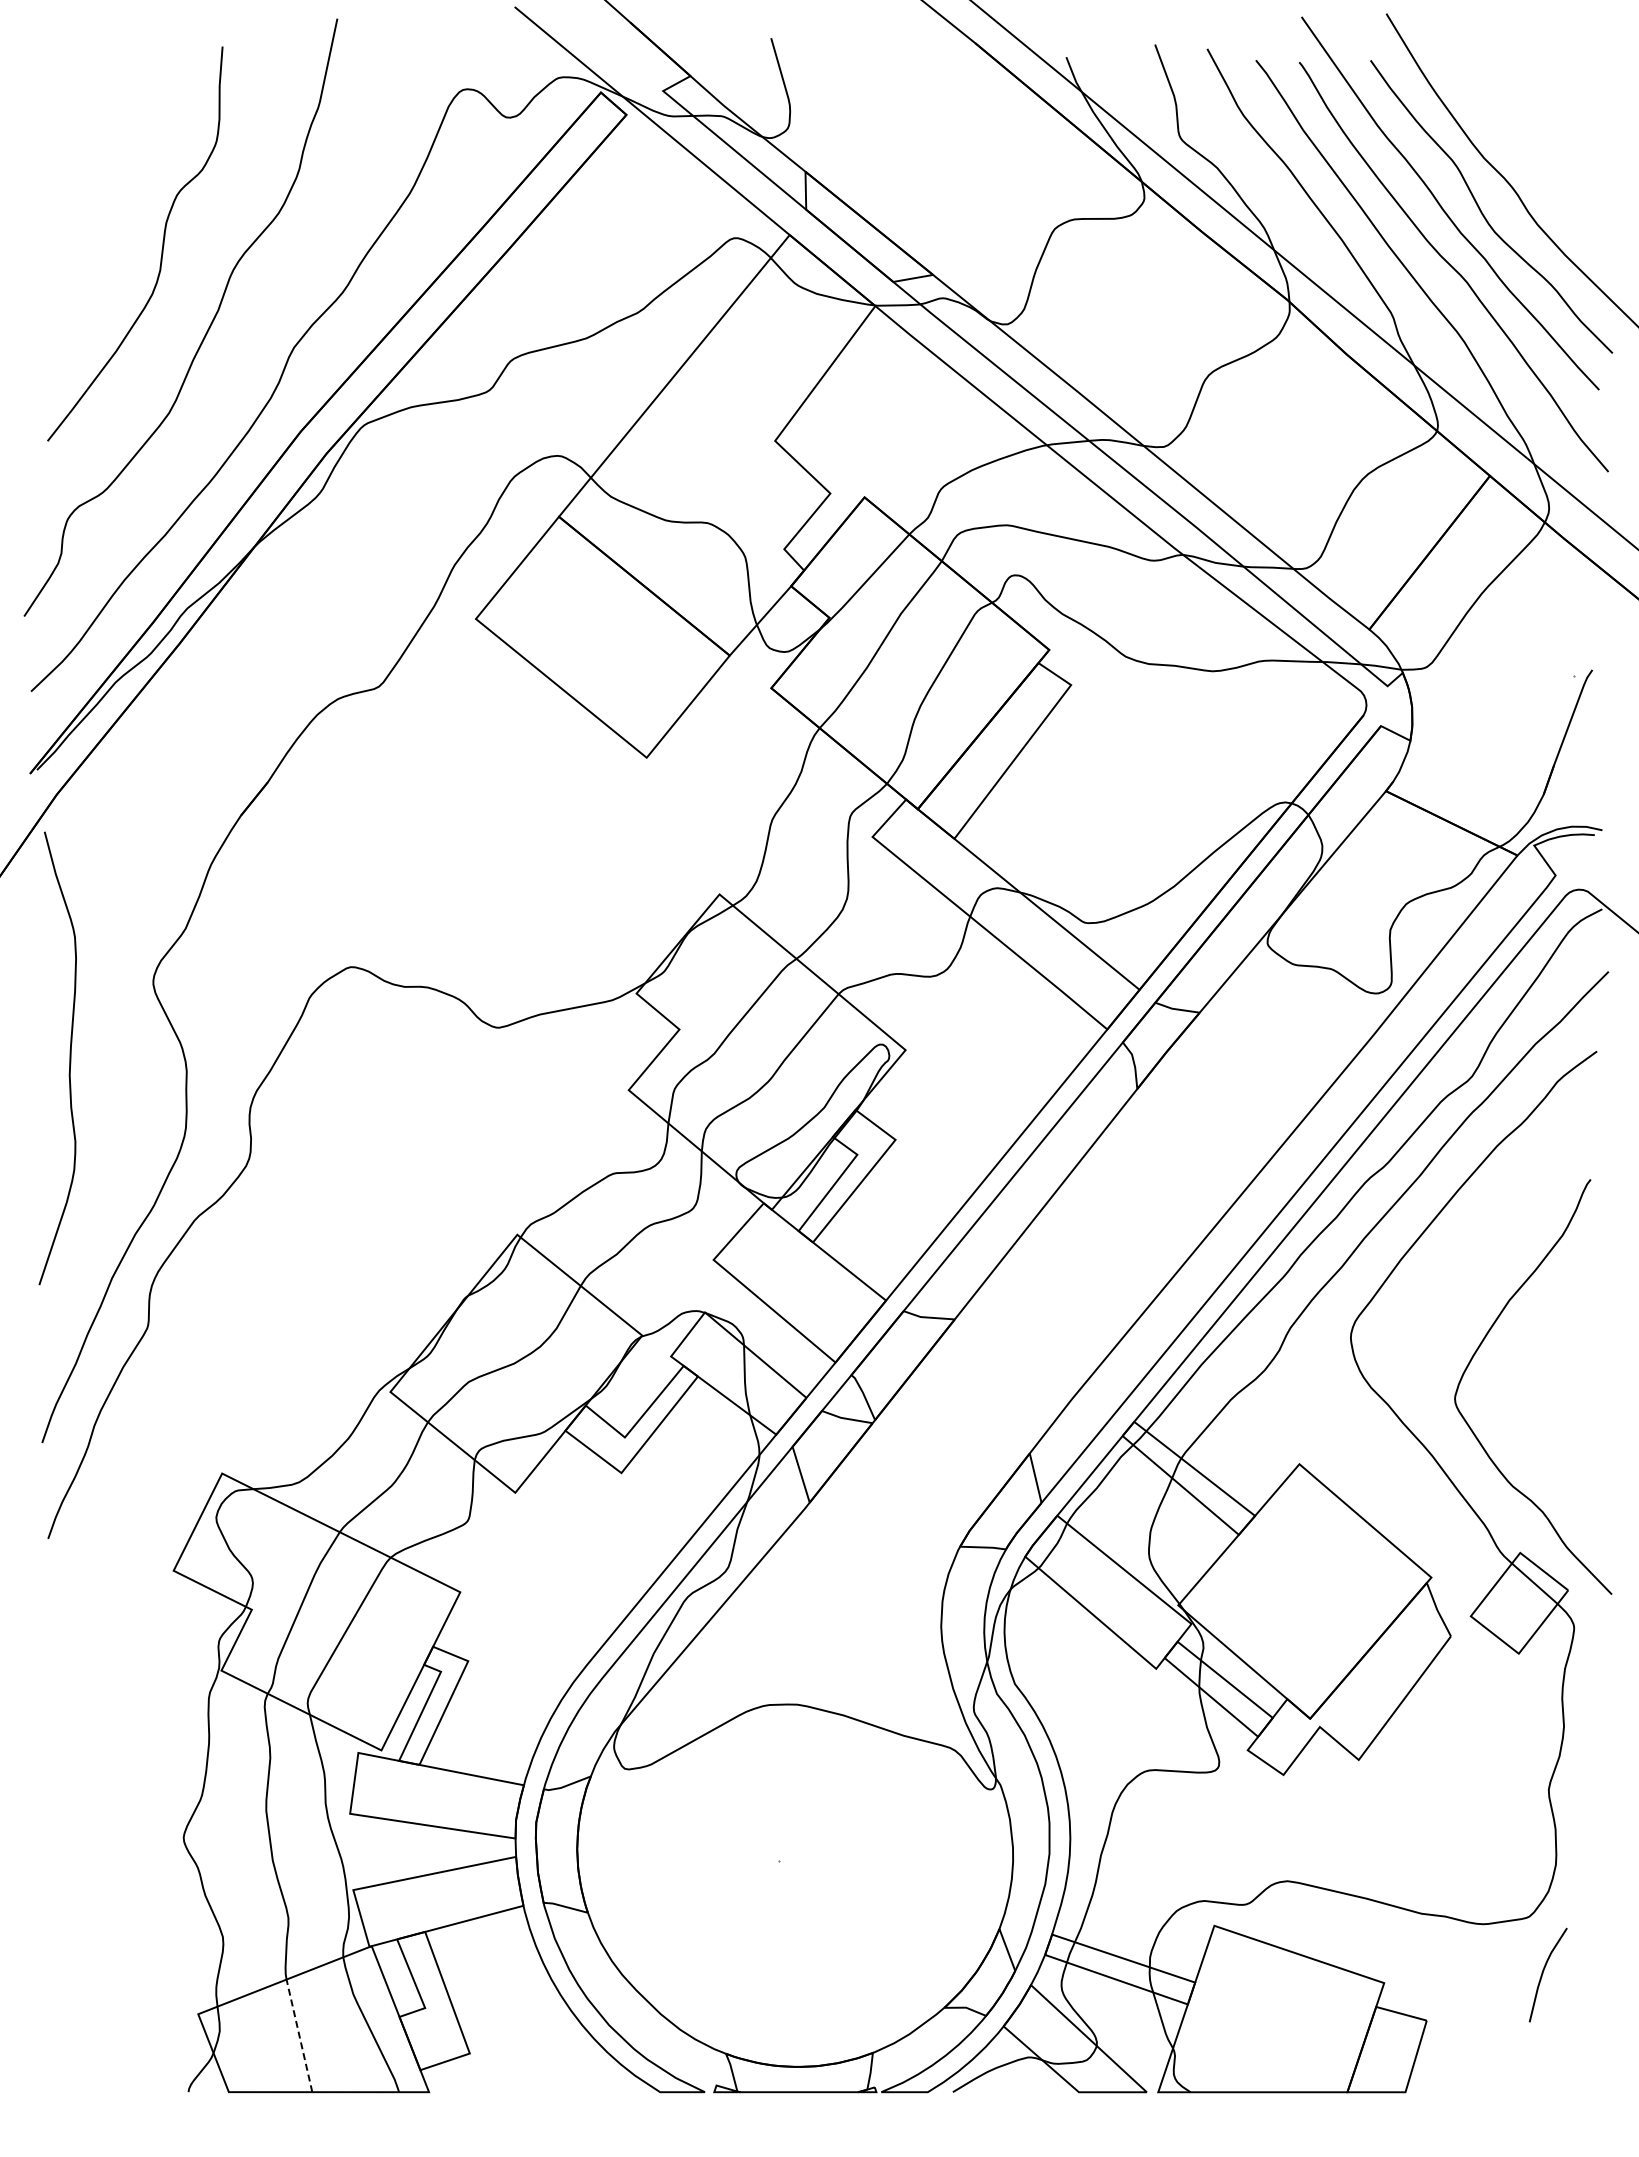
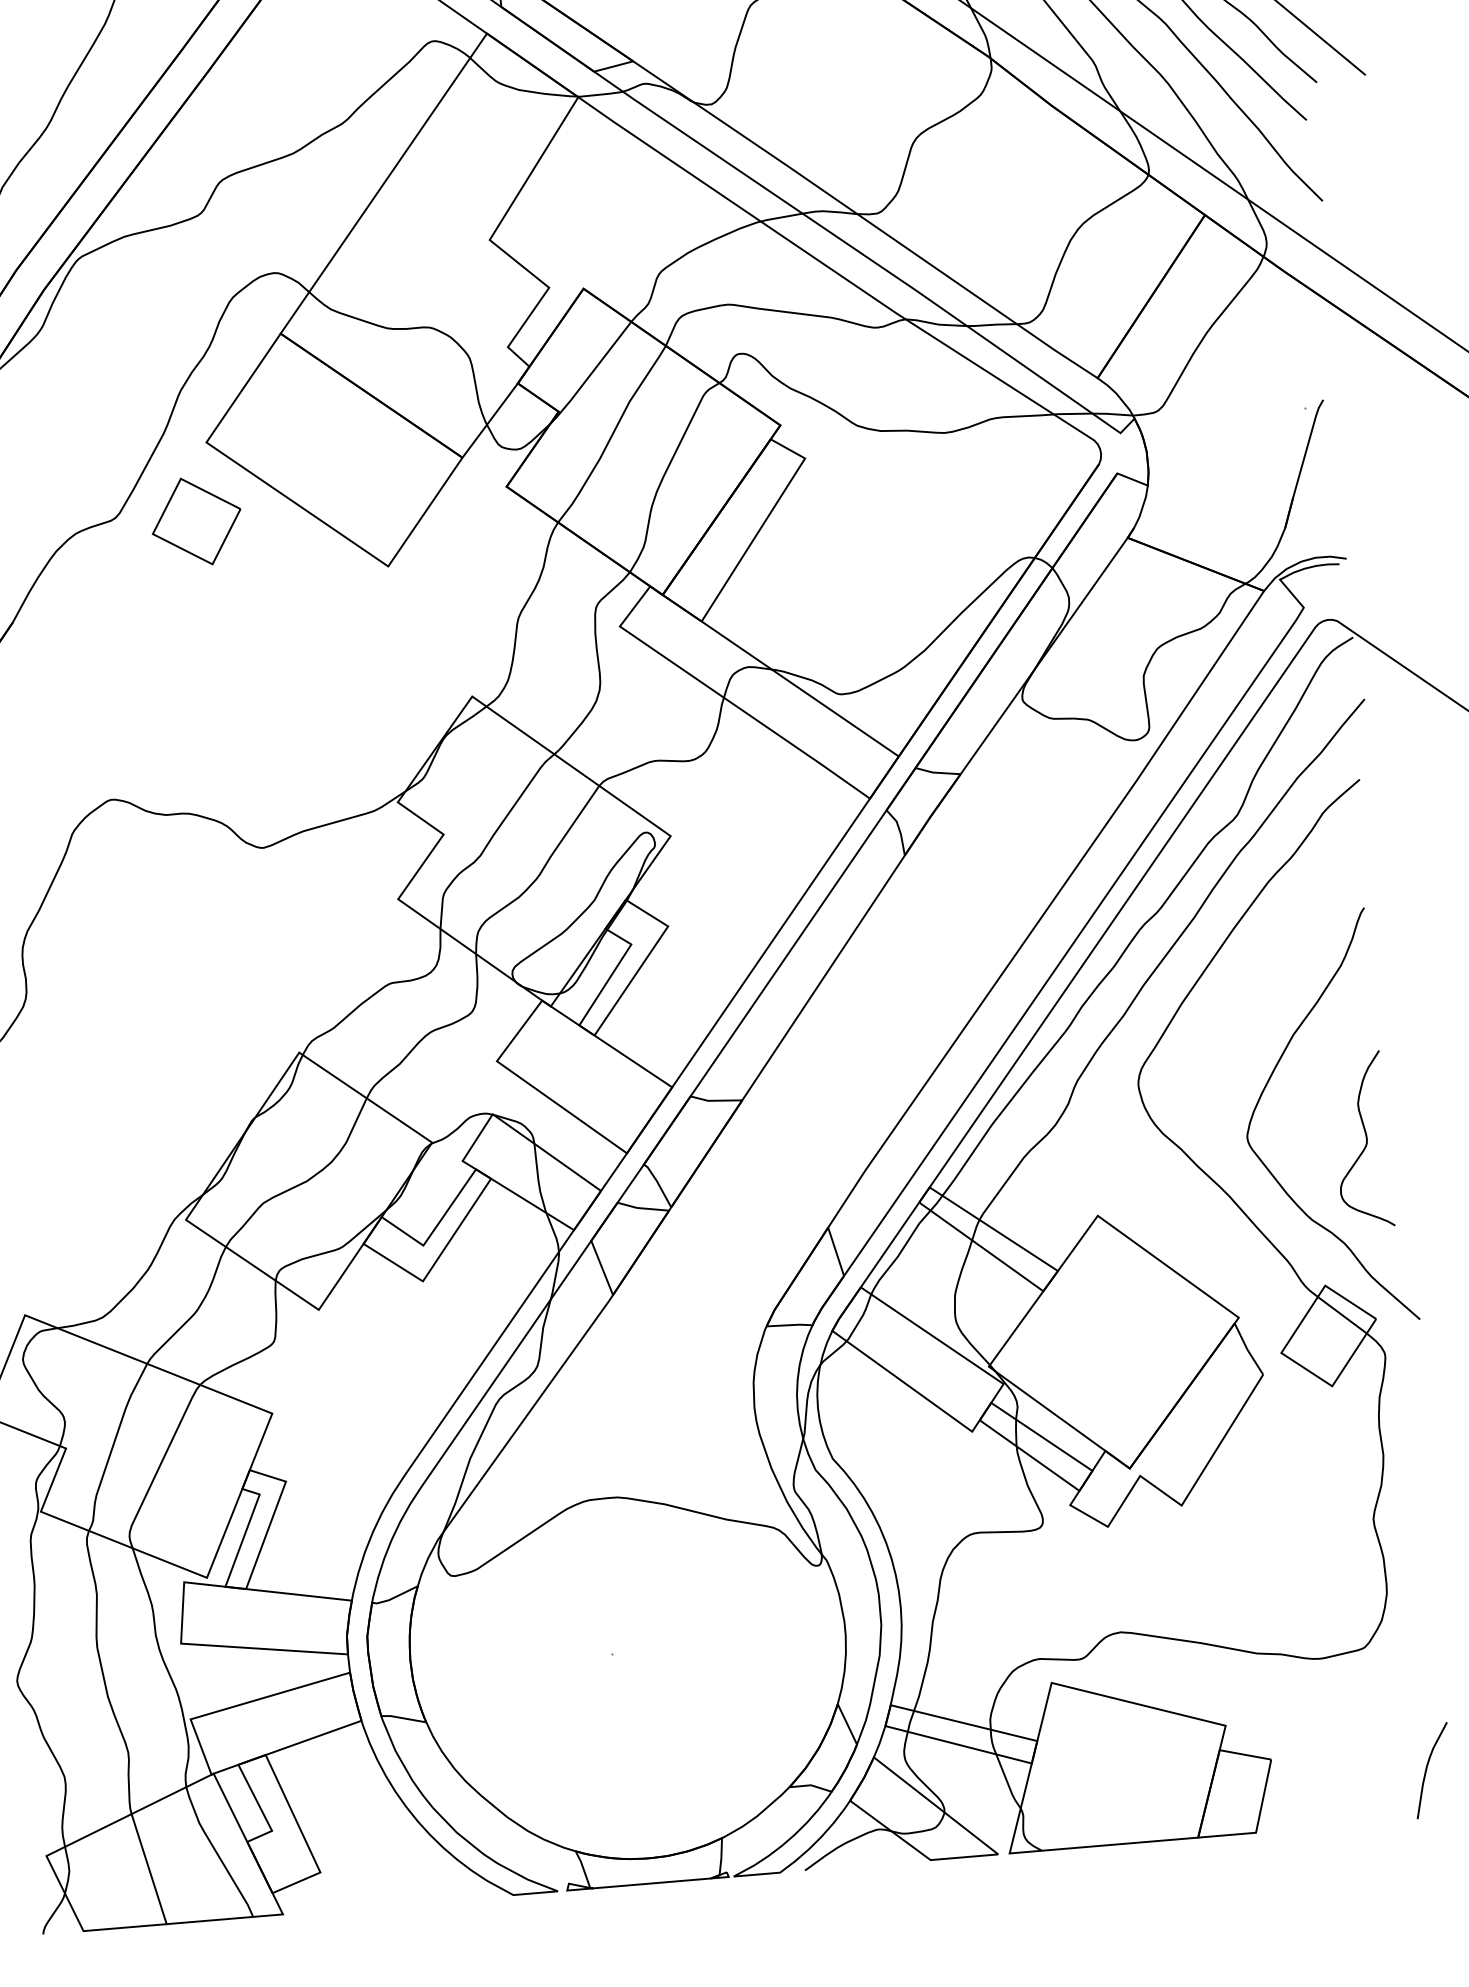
part: (459, 696) -> (196, 521), added
curve: (1572, 1412) -> (1365, 1141), added
curve: (1543, 1973) -> (1427, 1769), moved
line: (299, 2035) -> (149, 1868), dashed -> solid

